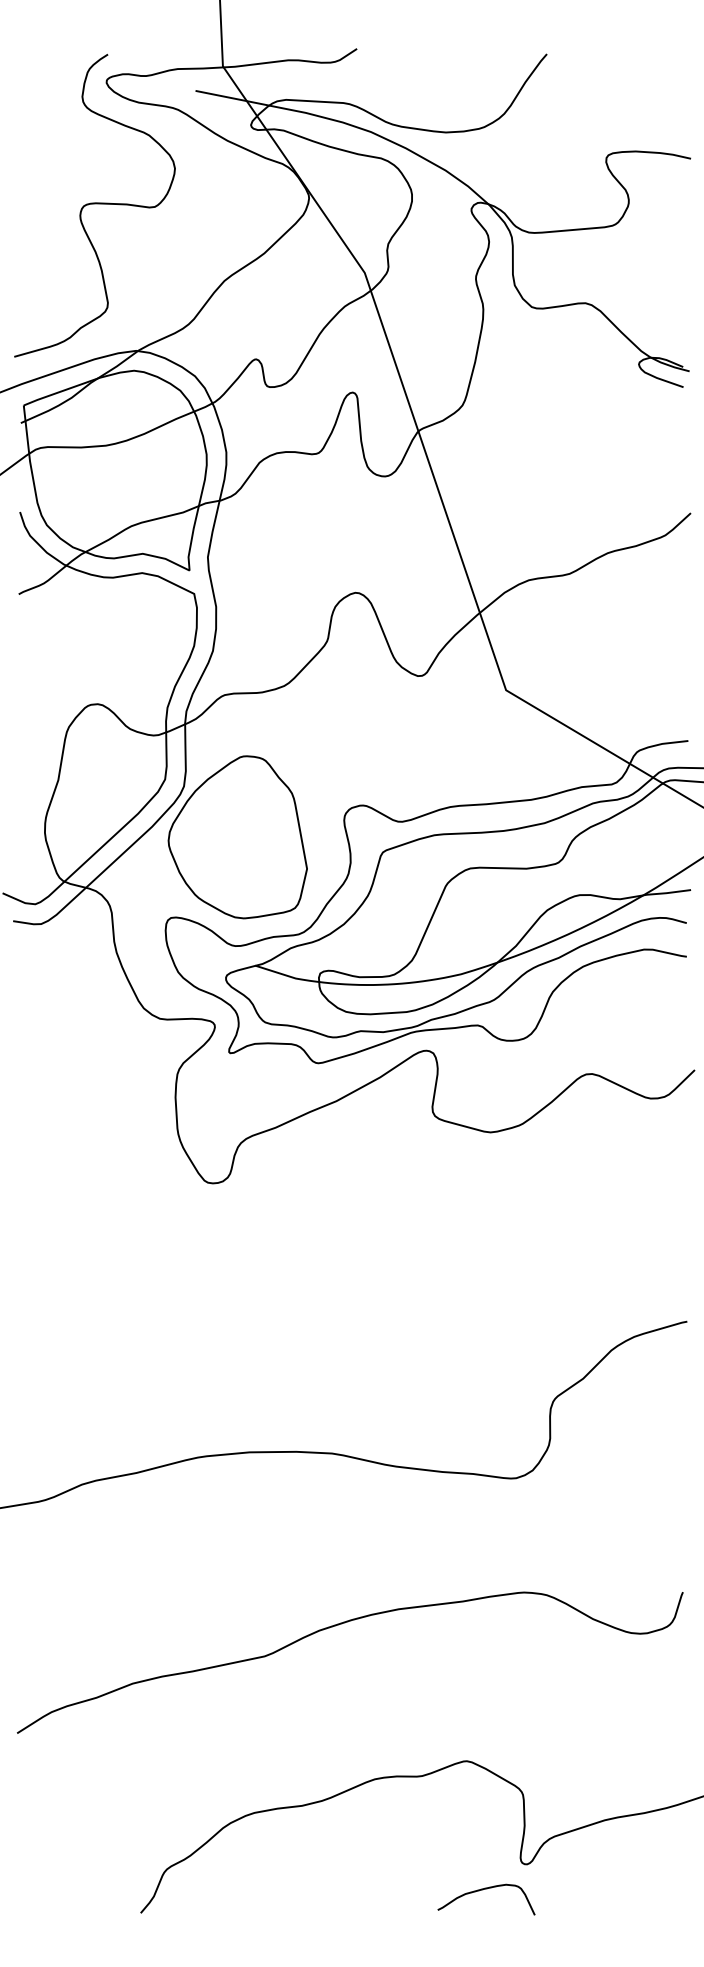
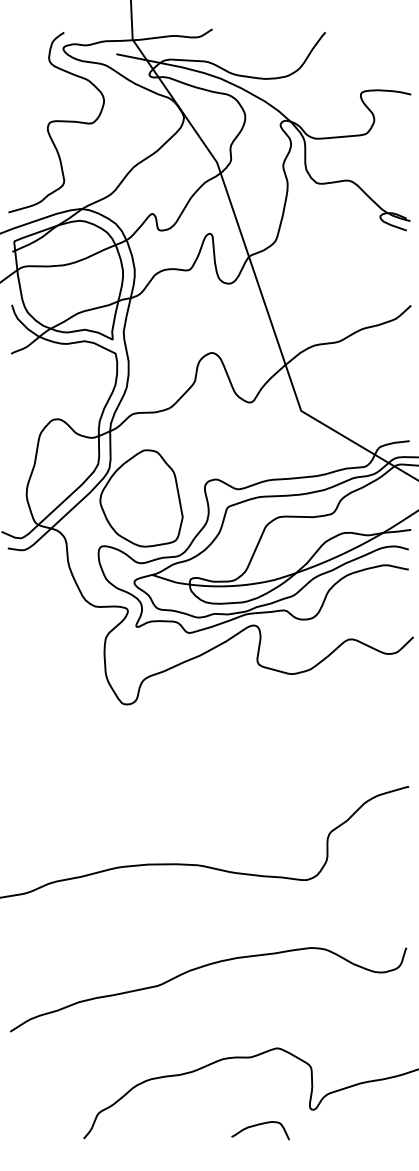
curve: (484, 1890) -> (259, 1125), moved

